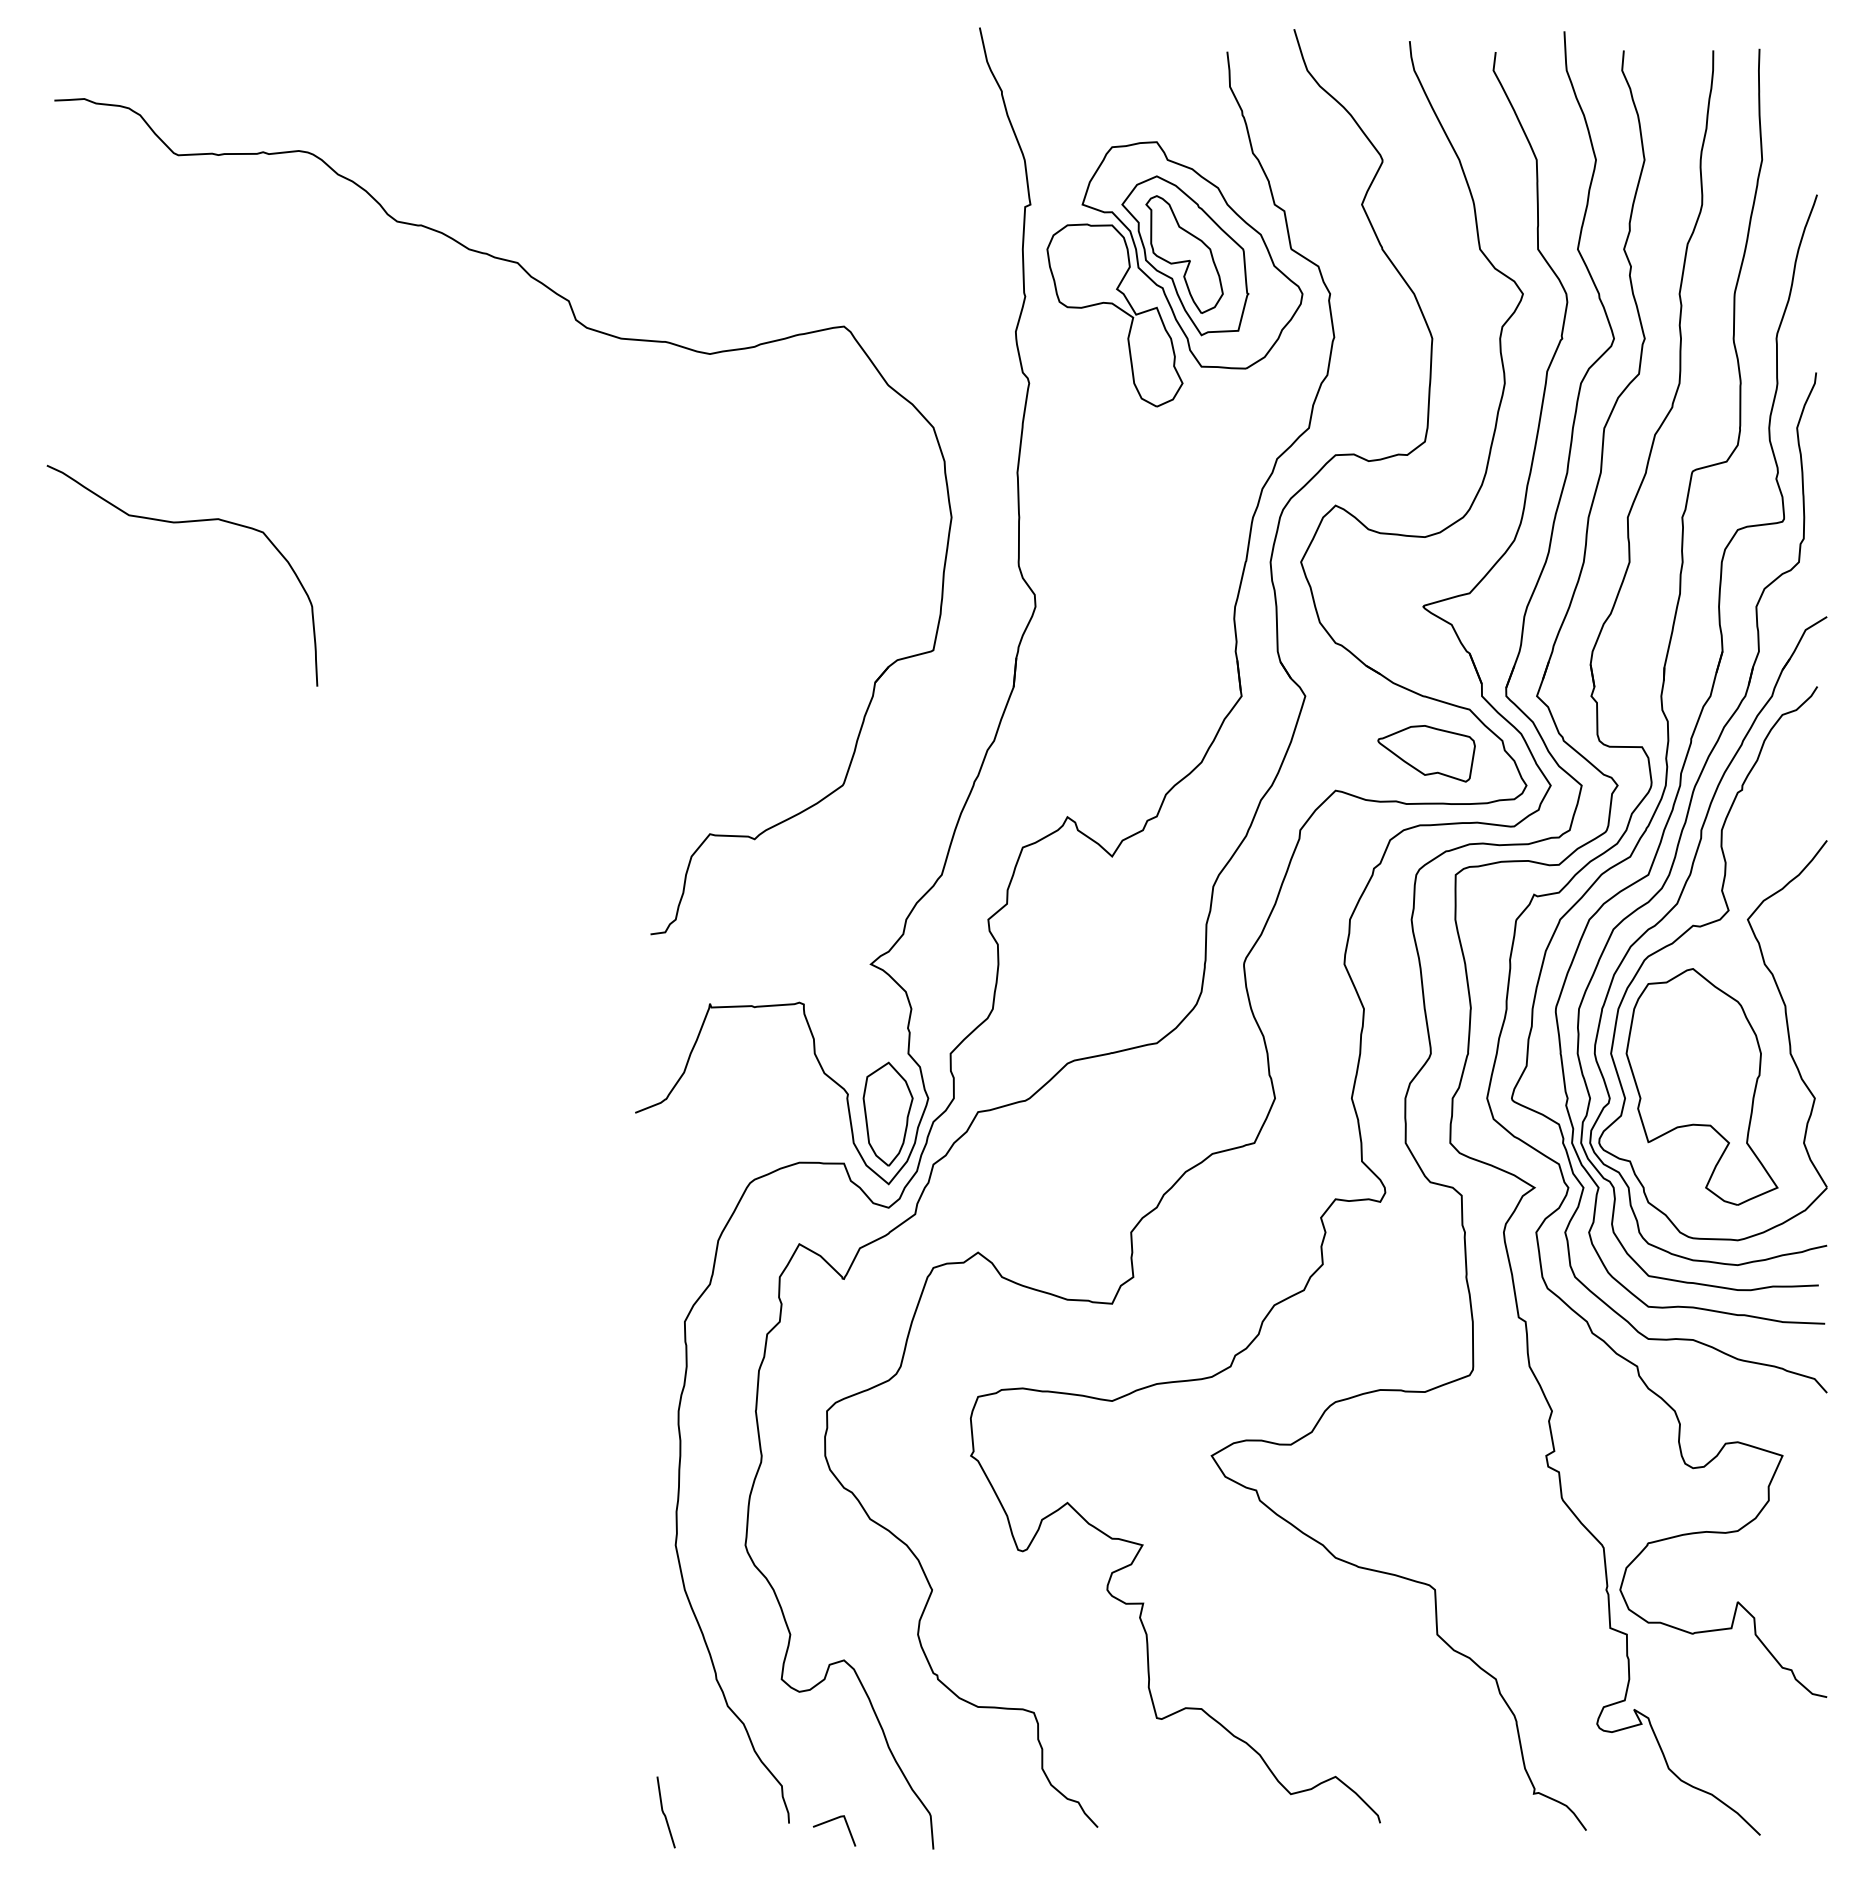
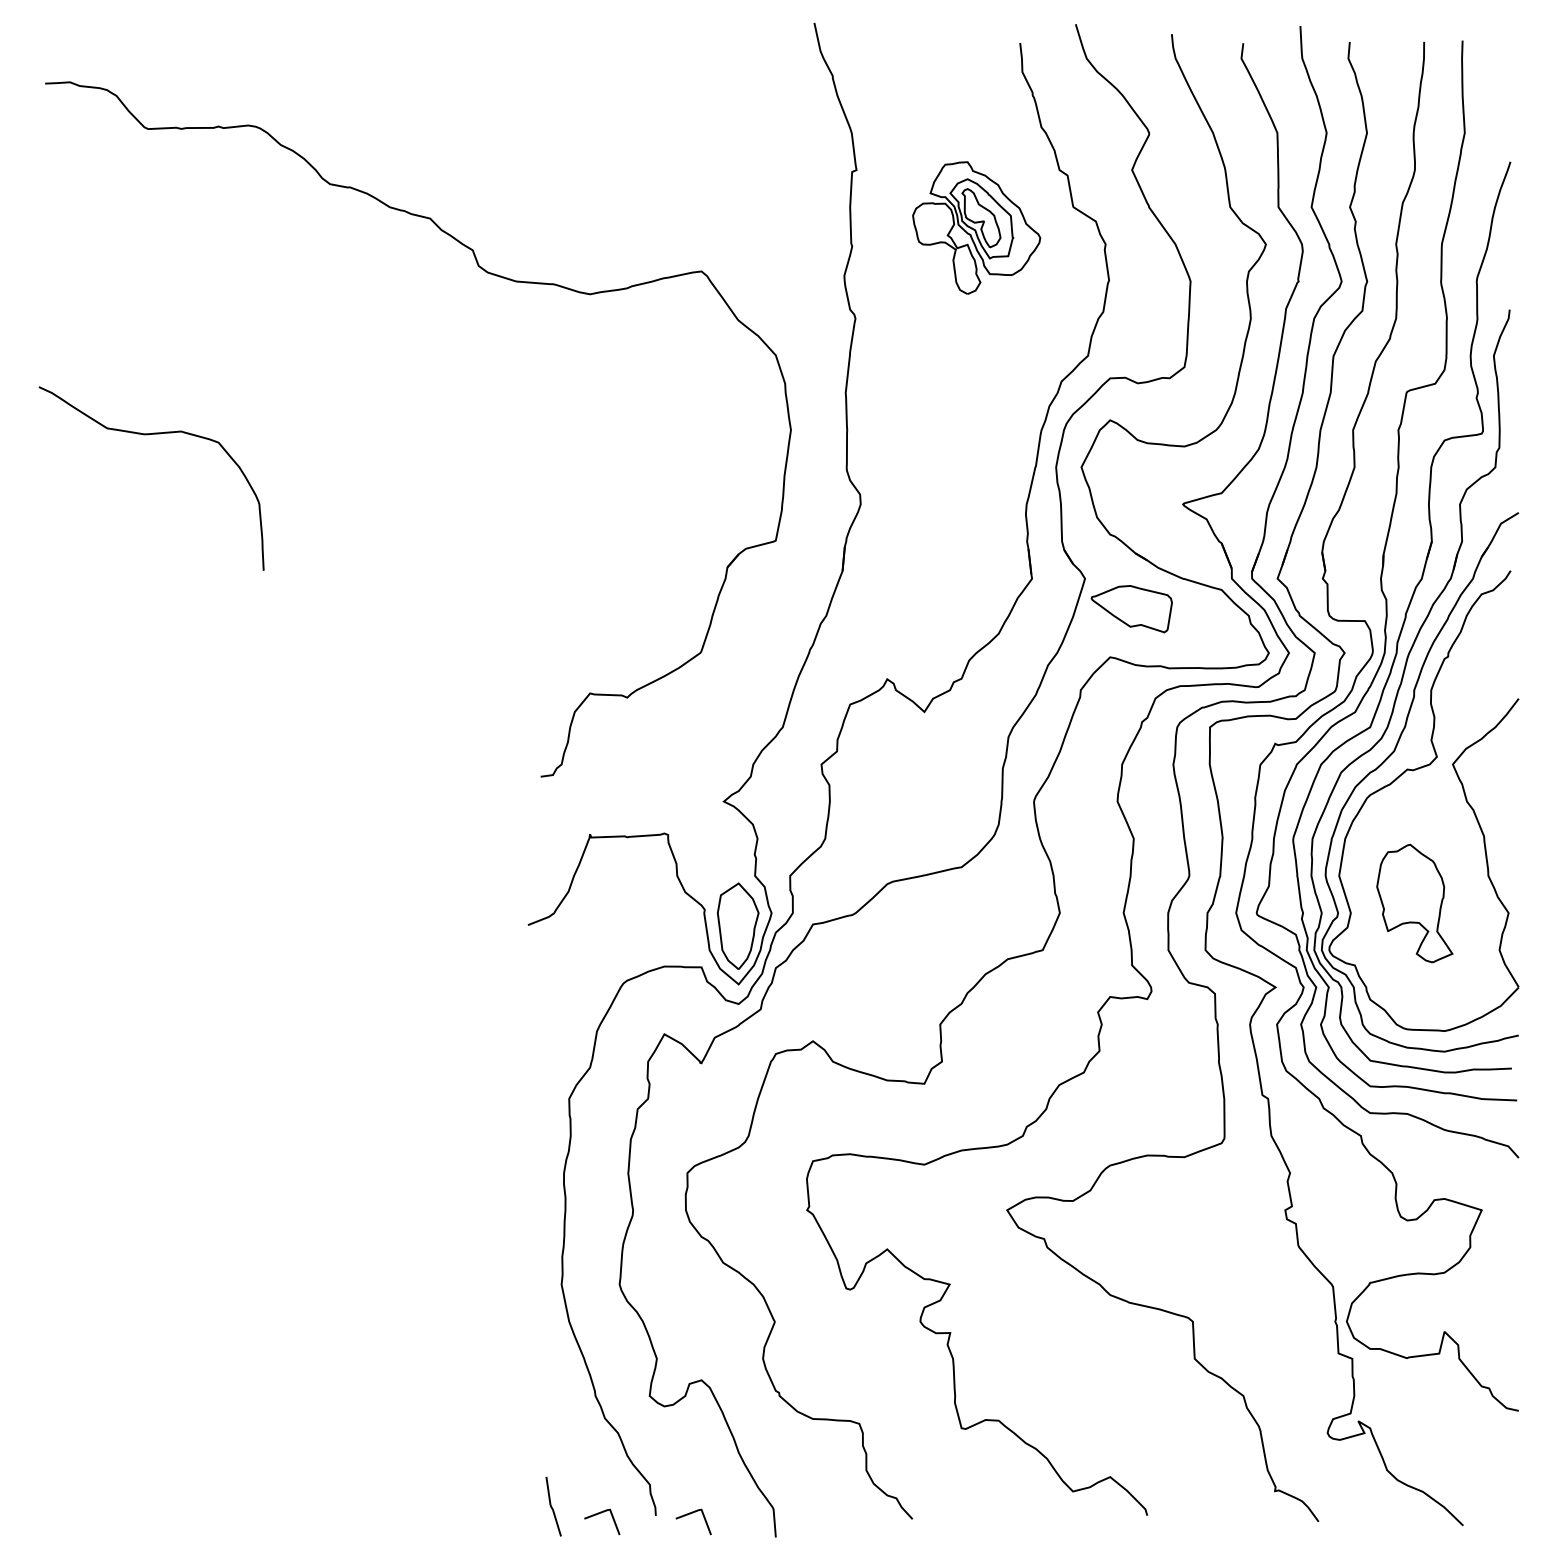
part: (1174, 274) -> (976, 228), size x0.6
part: (1426, 753) -> (1131, 608), moved
part: (1701, 1086) -> (1414, 903), size x0.6
line: (721, 1821) -> (599, 1514), added

